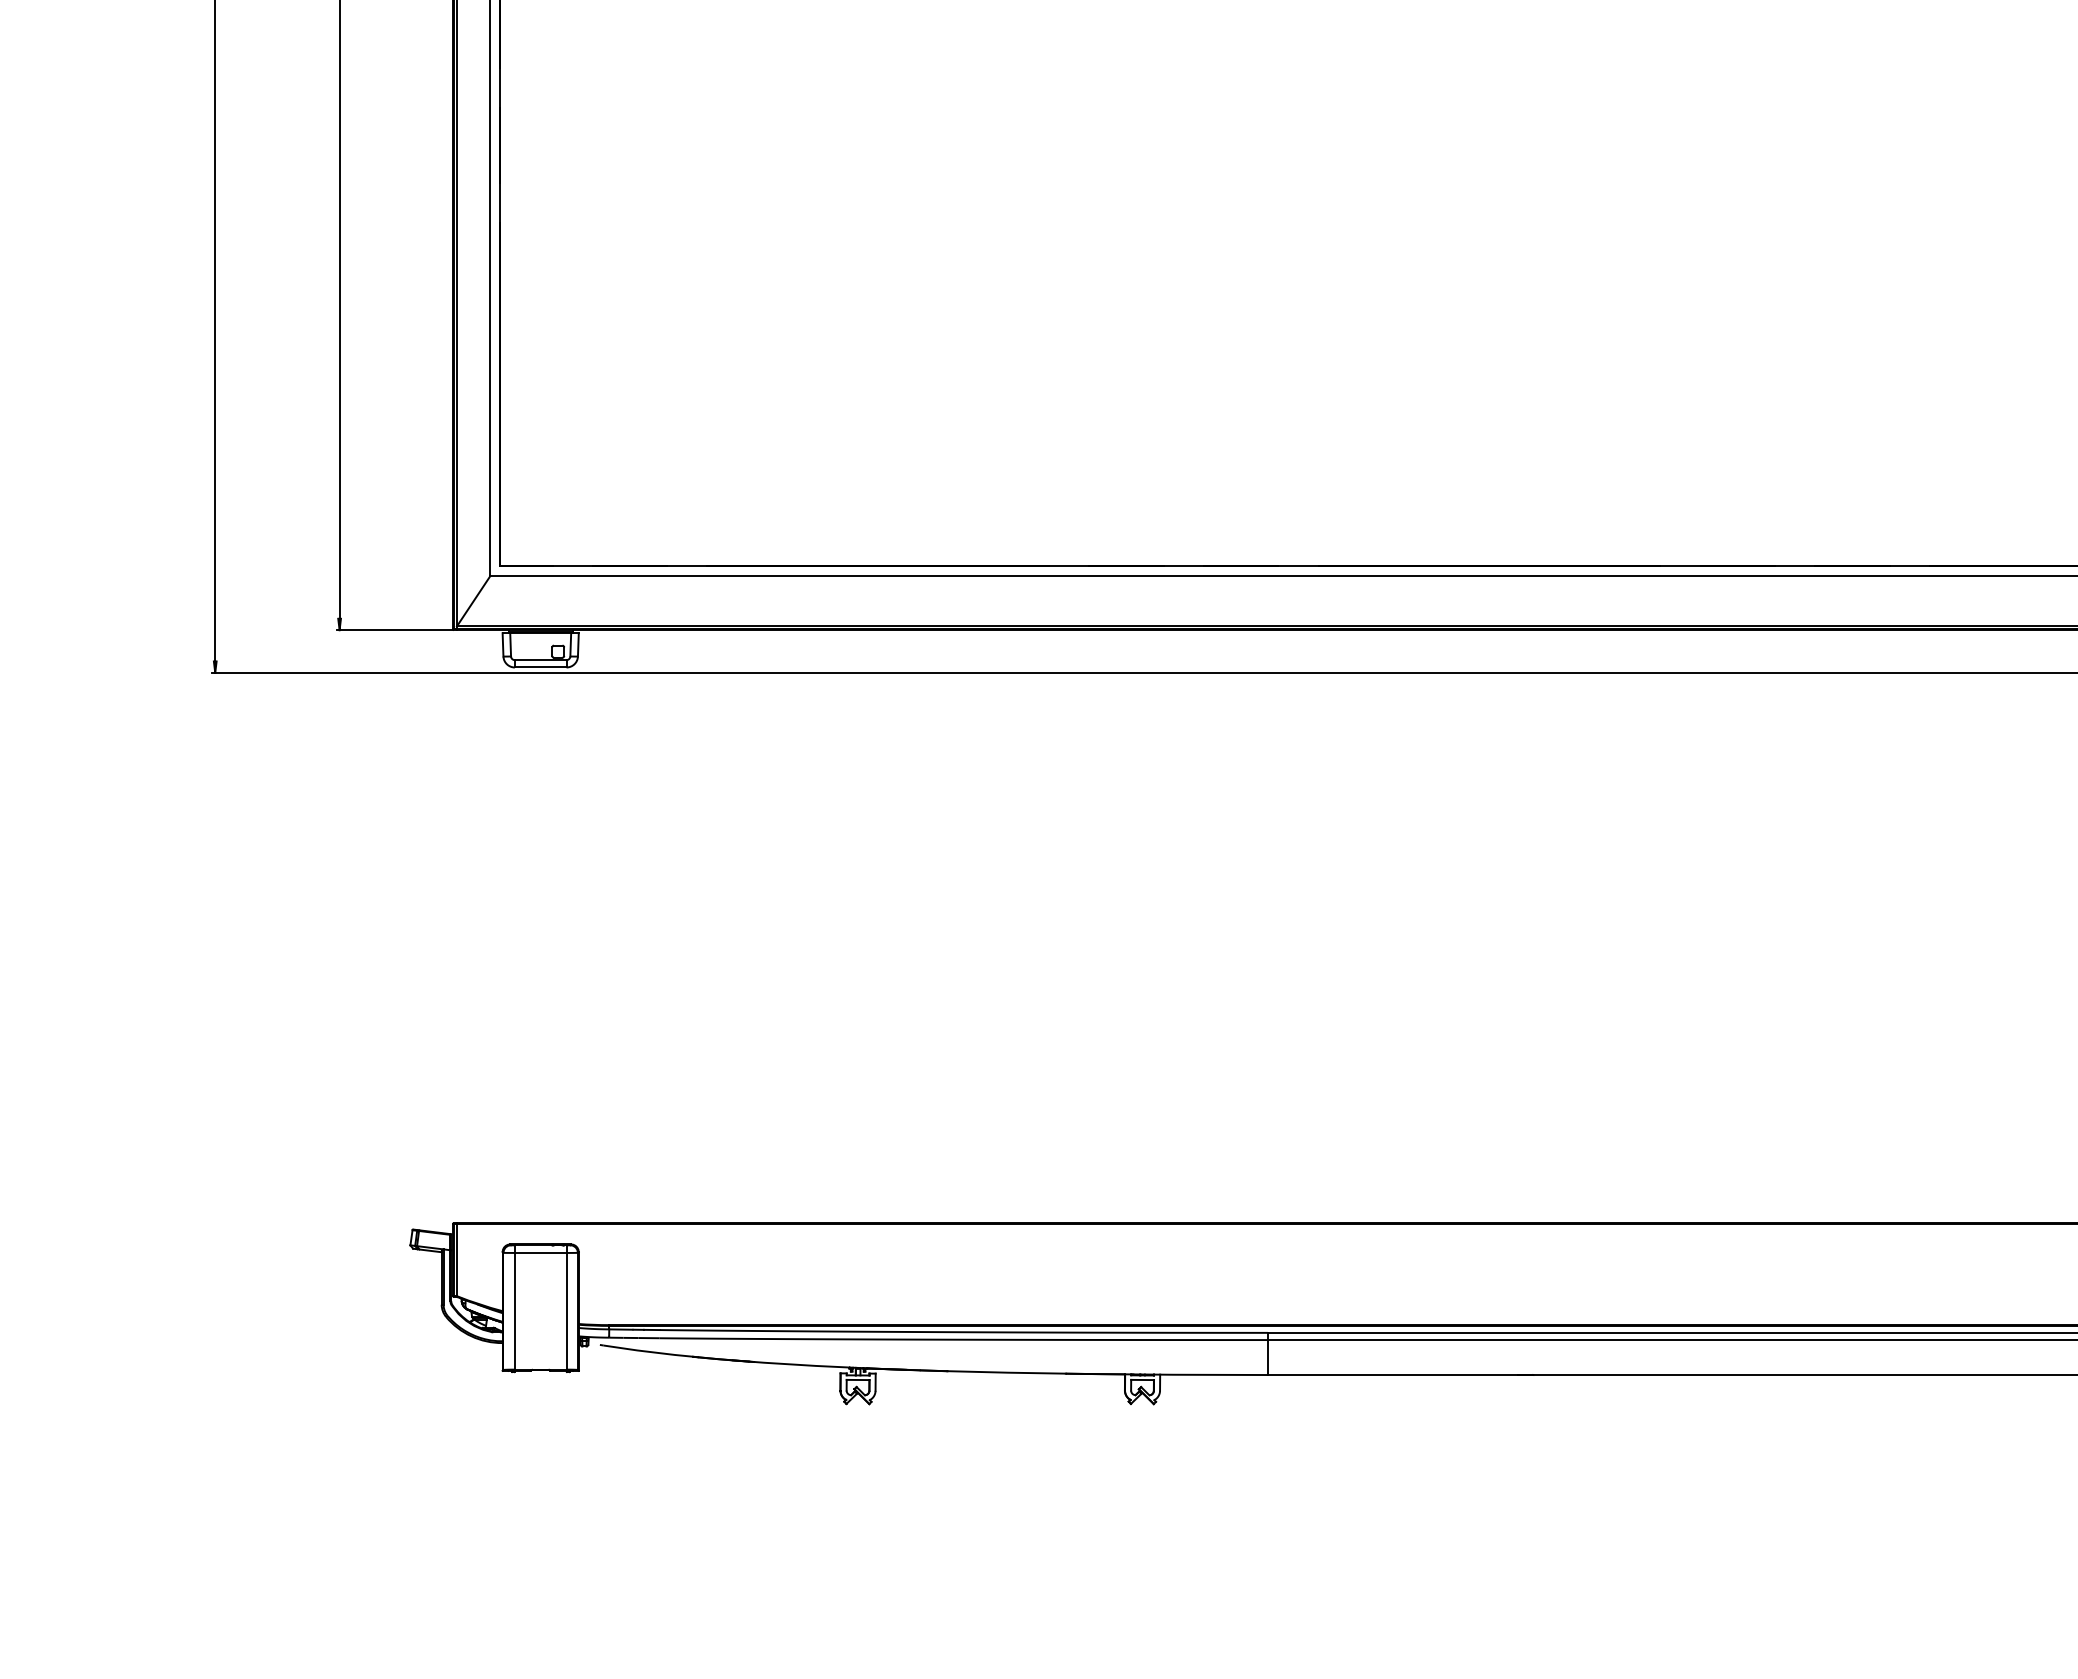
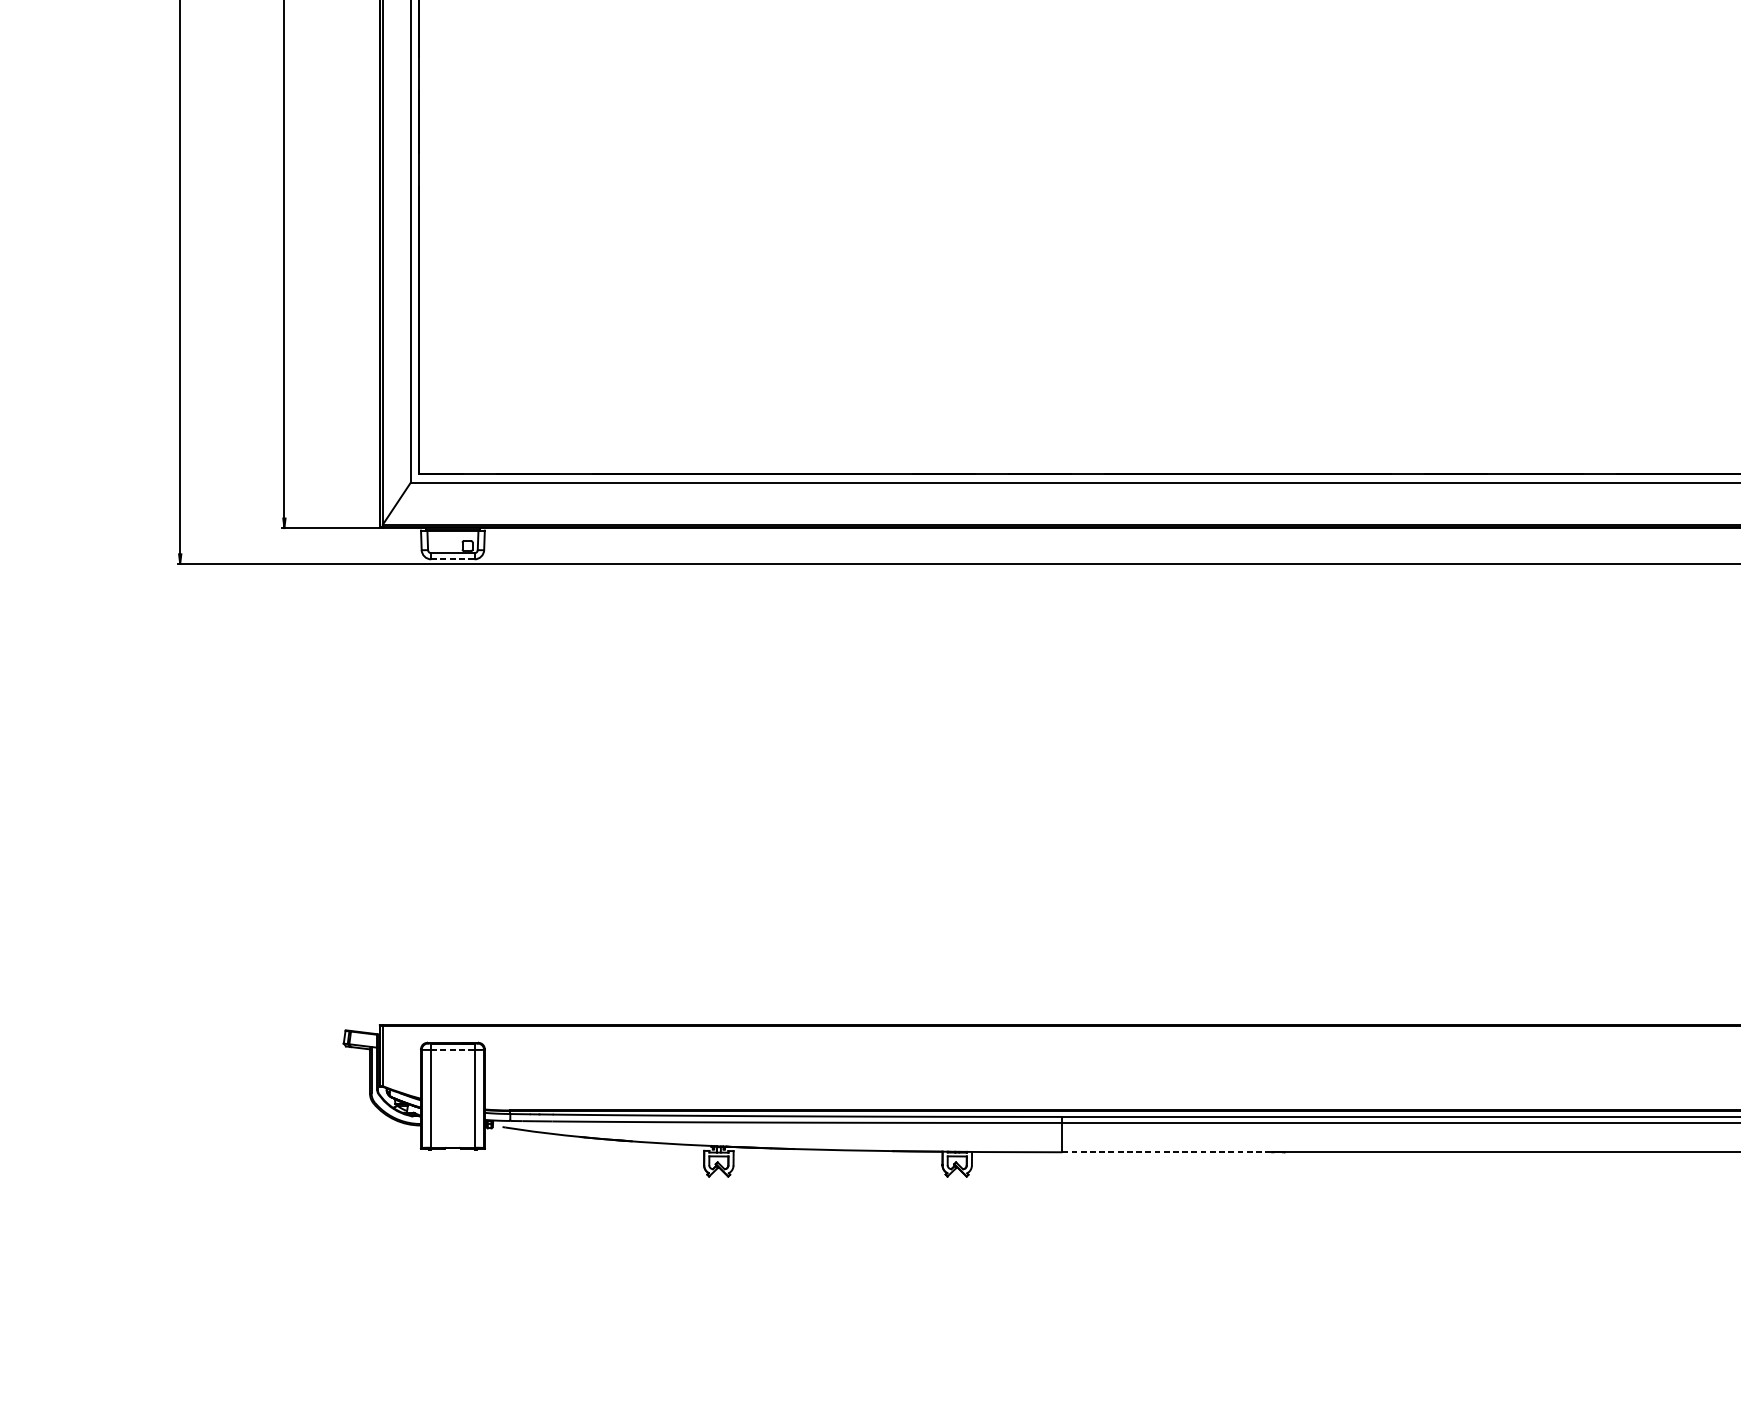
line: (540, 667) -> (452, 559), solid -> dashed
line: (540, 1252) -> (452, 1049), solid -> dashed
line: (1392, 1375) -> (1166, 1152), solid -> dashed

